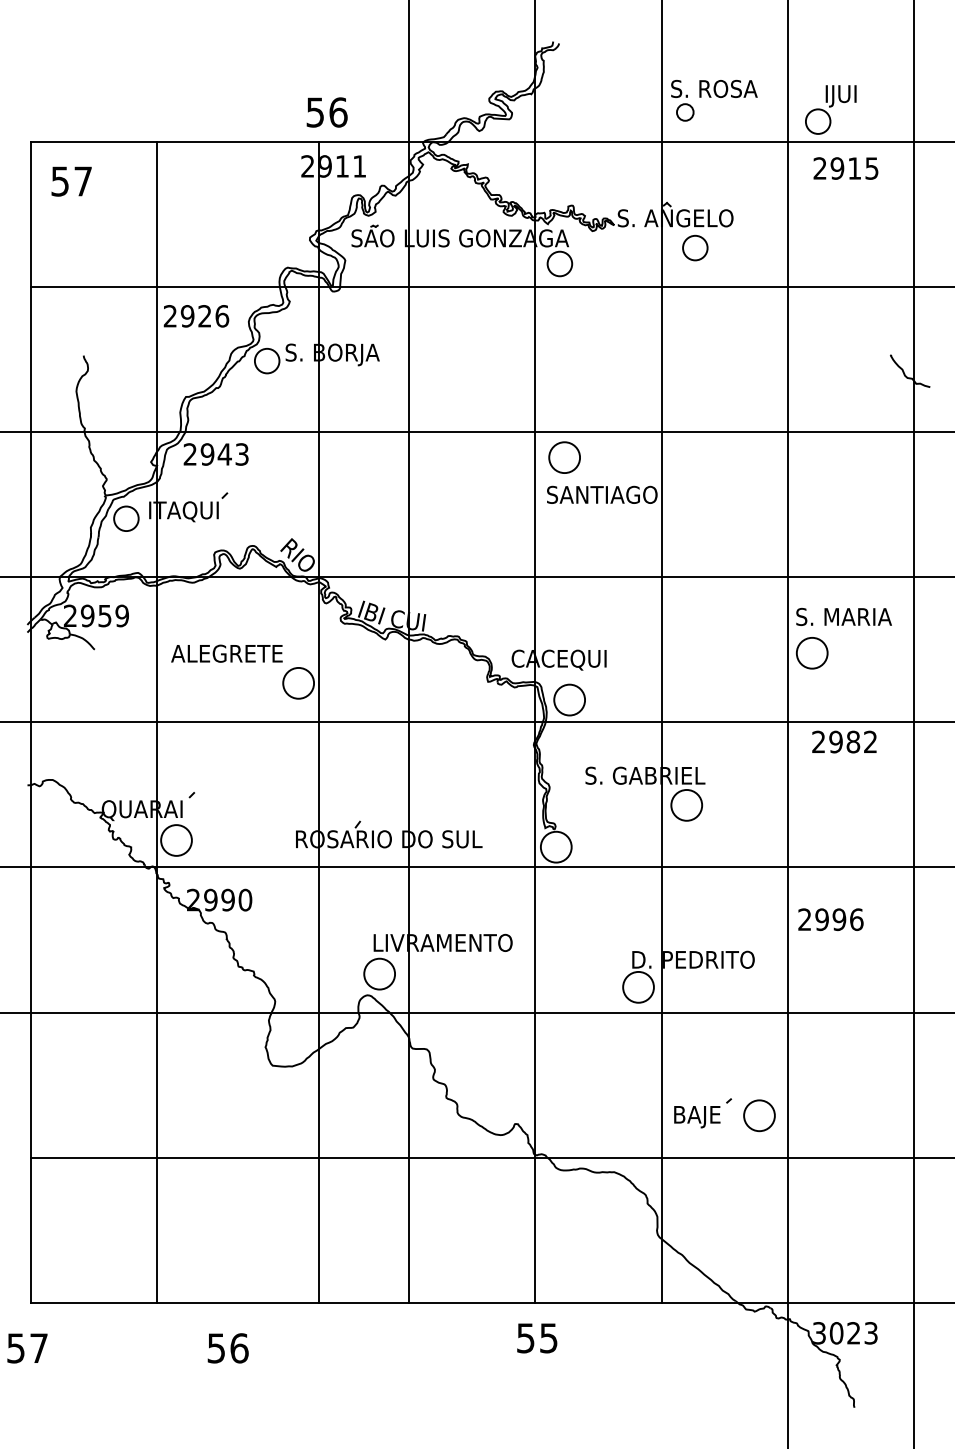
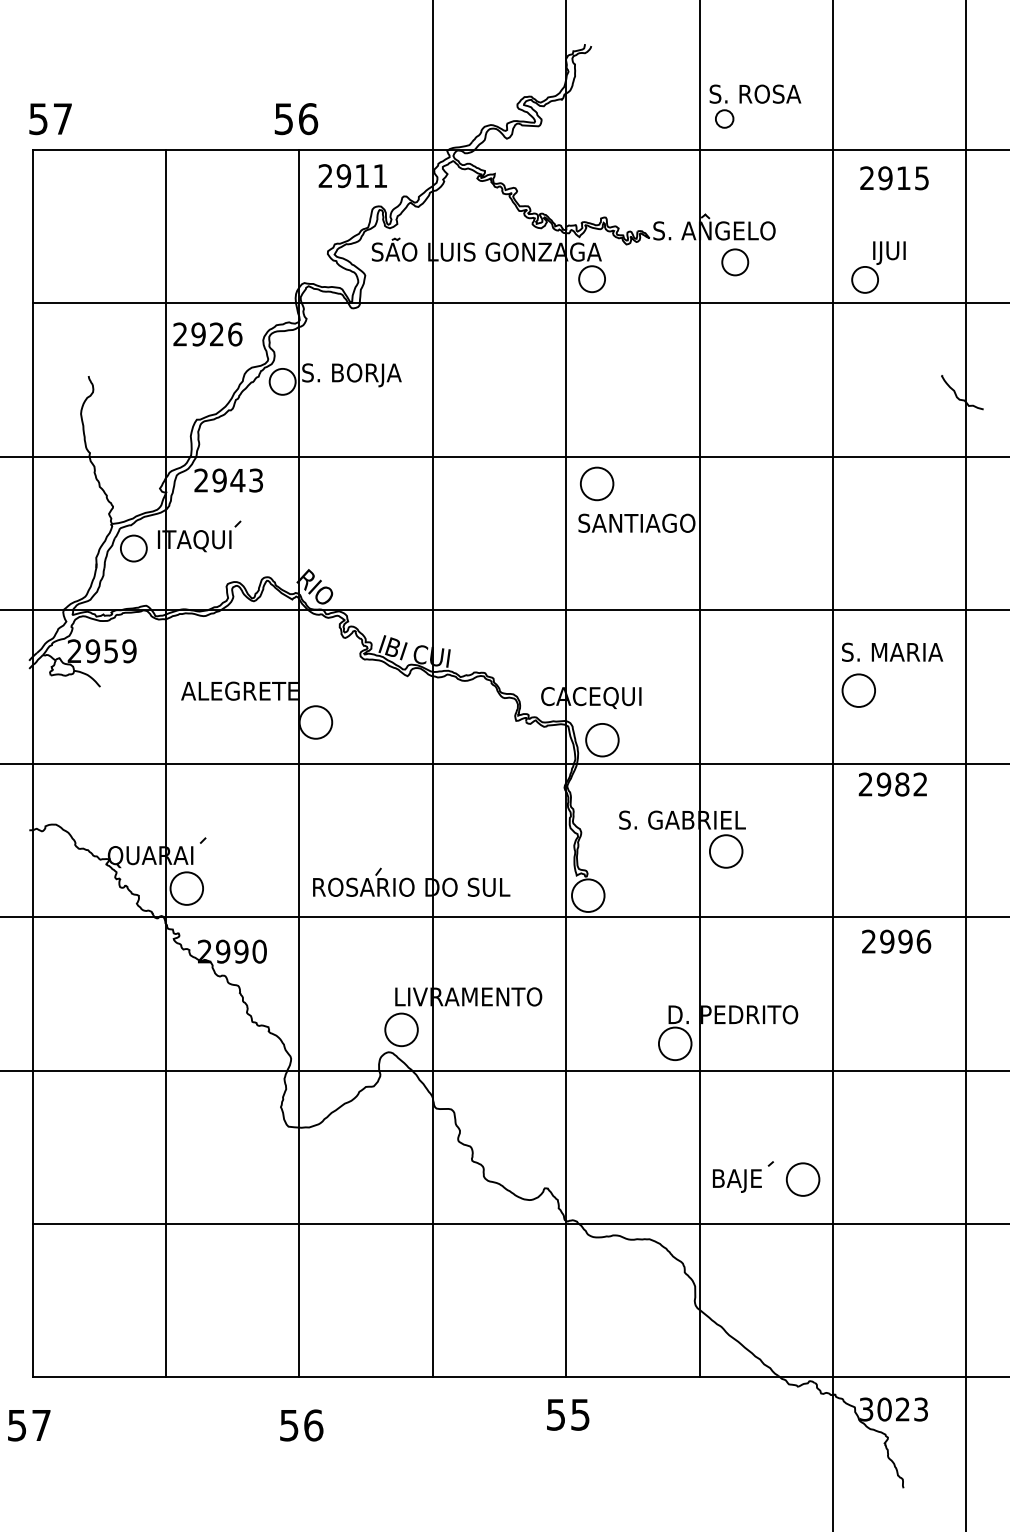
part: (830, 109) -> (878, 267), moved
text: (326, 112) -> (295, 119), moved
text: (71, 181) -> (50, 119), moved
line: (319, 721) -> (299, 762), moved
text: (830, 919) -> (896, 941), moved
text: (227, 1348) -> (300, 1425), moved

